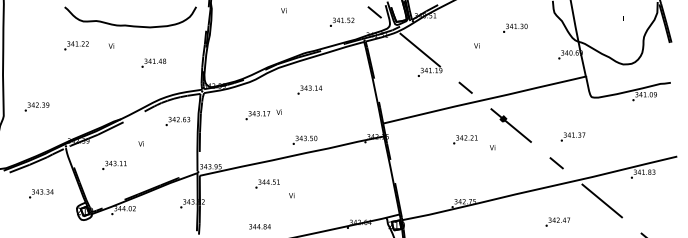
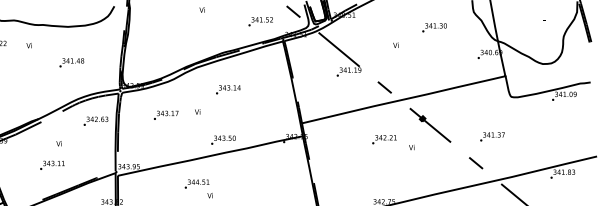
text: (257, 115) -> (165, 115), moved
text: (114, 164) -> (52, 164), moved
text: (267, 183) -> (196, 183), moved

